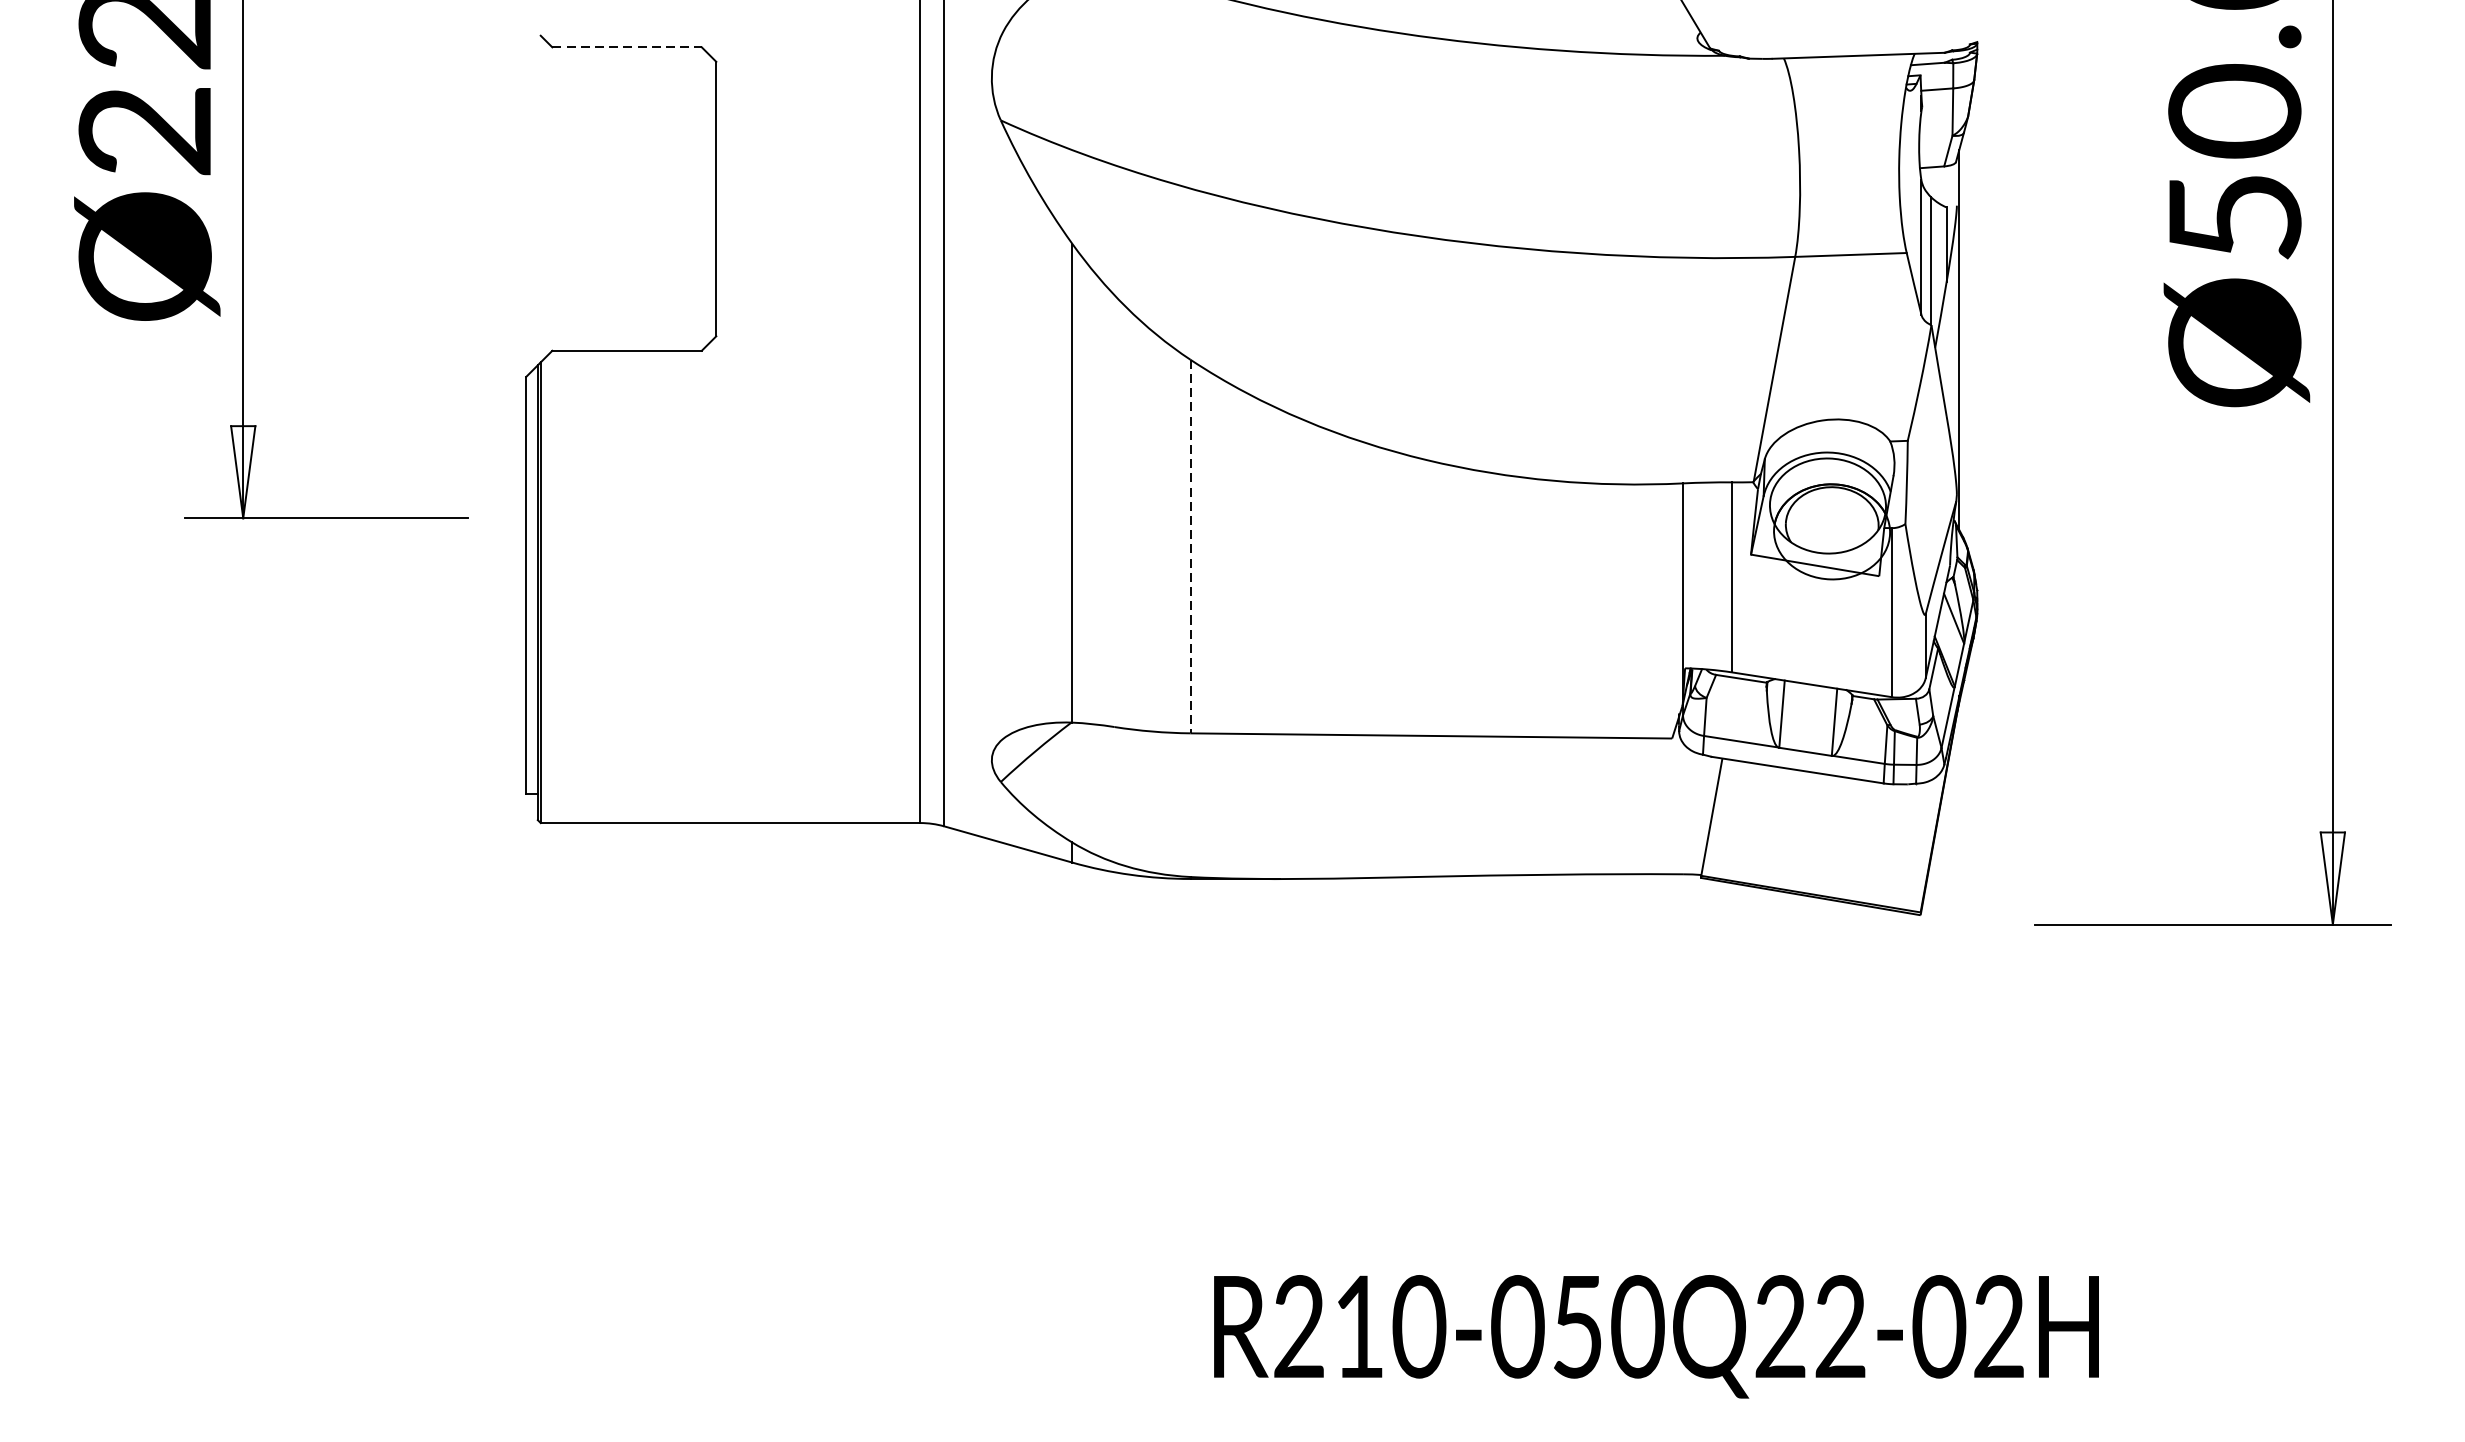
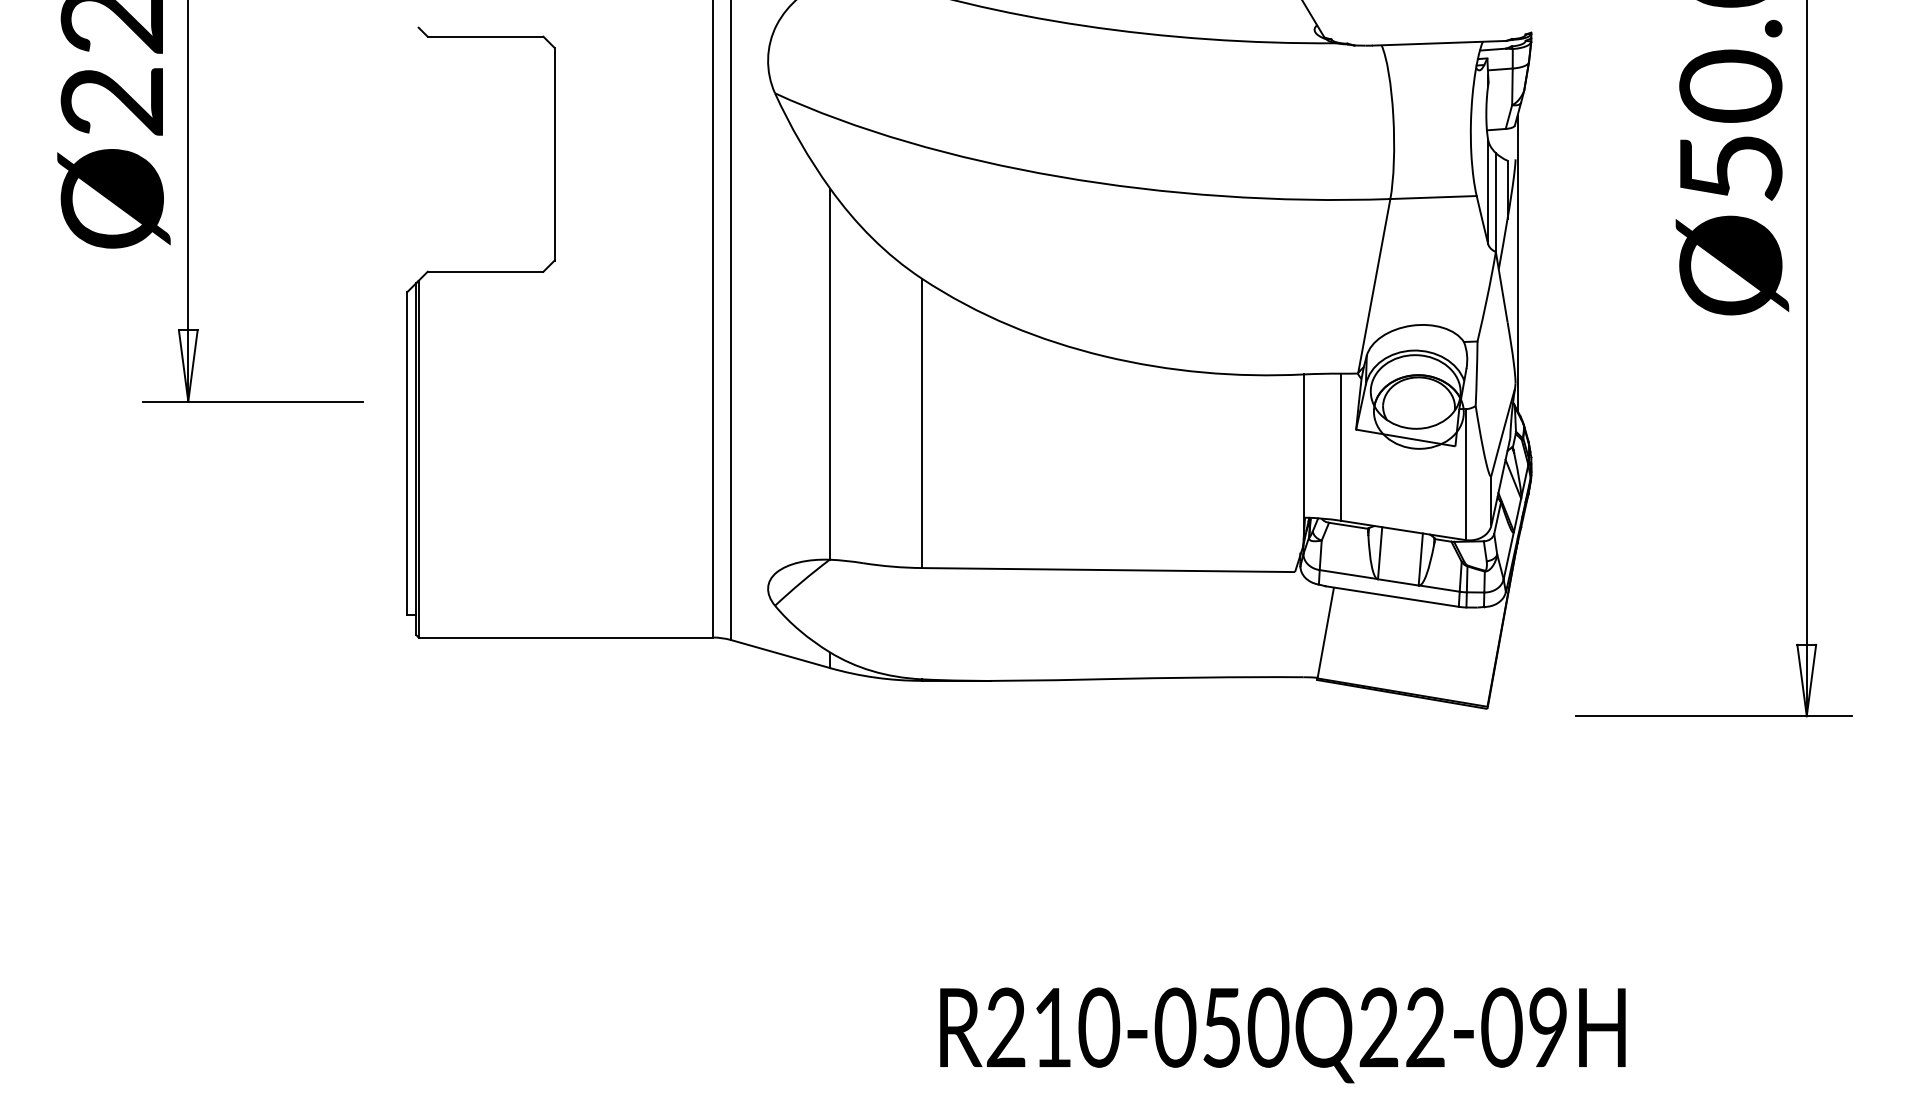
line: (626, 47) -> (485, 36), dashed -> solid
line: (1191, 546) -> (922, 423), dashed -> solid
text: (1999, 1325) -> (1548, 1026), R210-050Q22-02H -> R210-050Q22-09H

